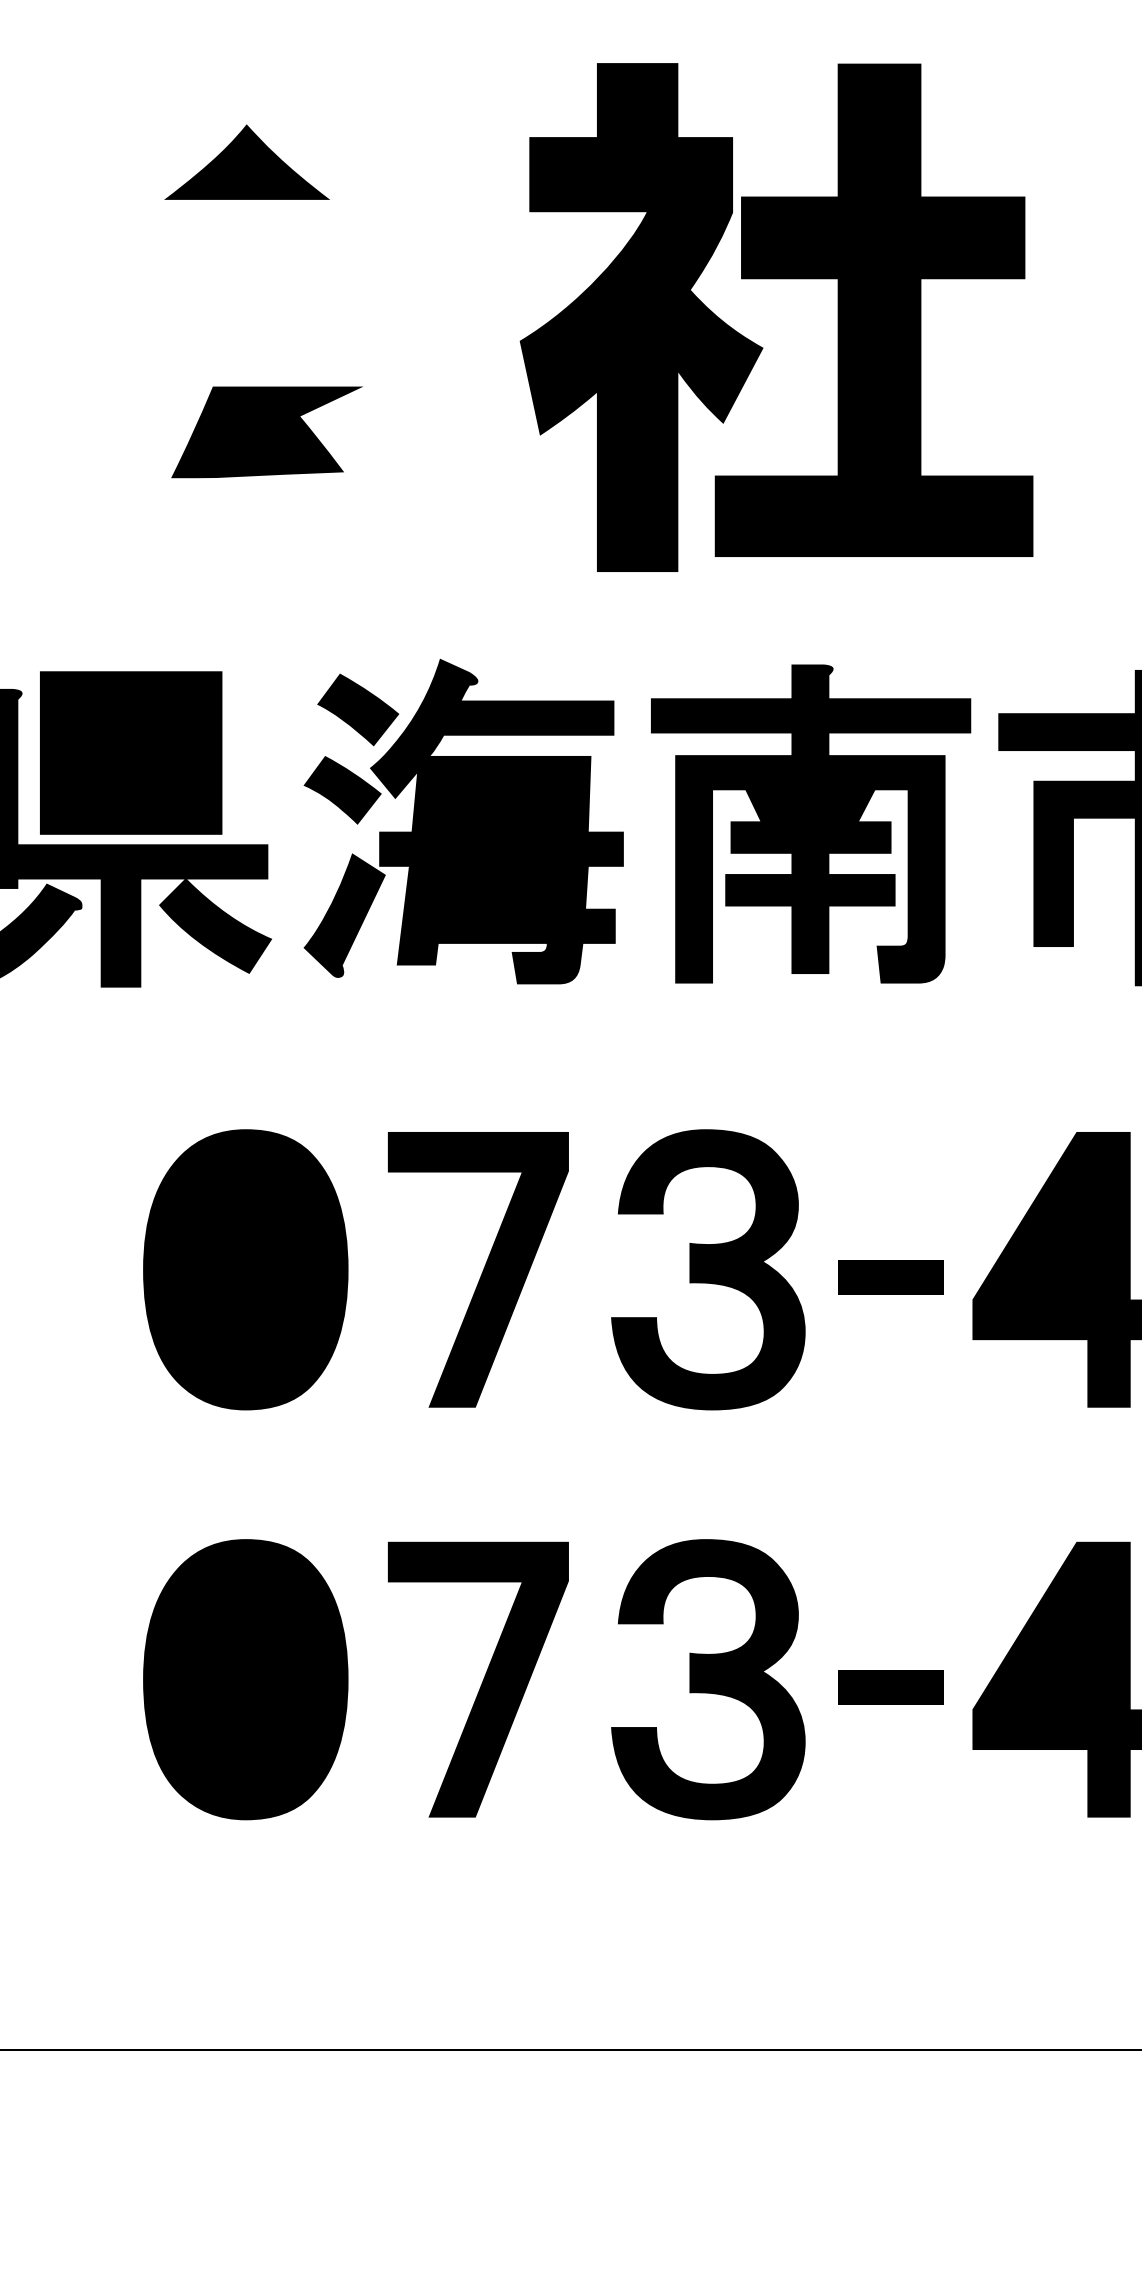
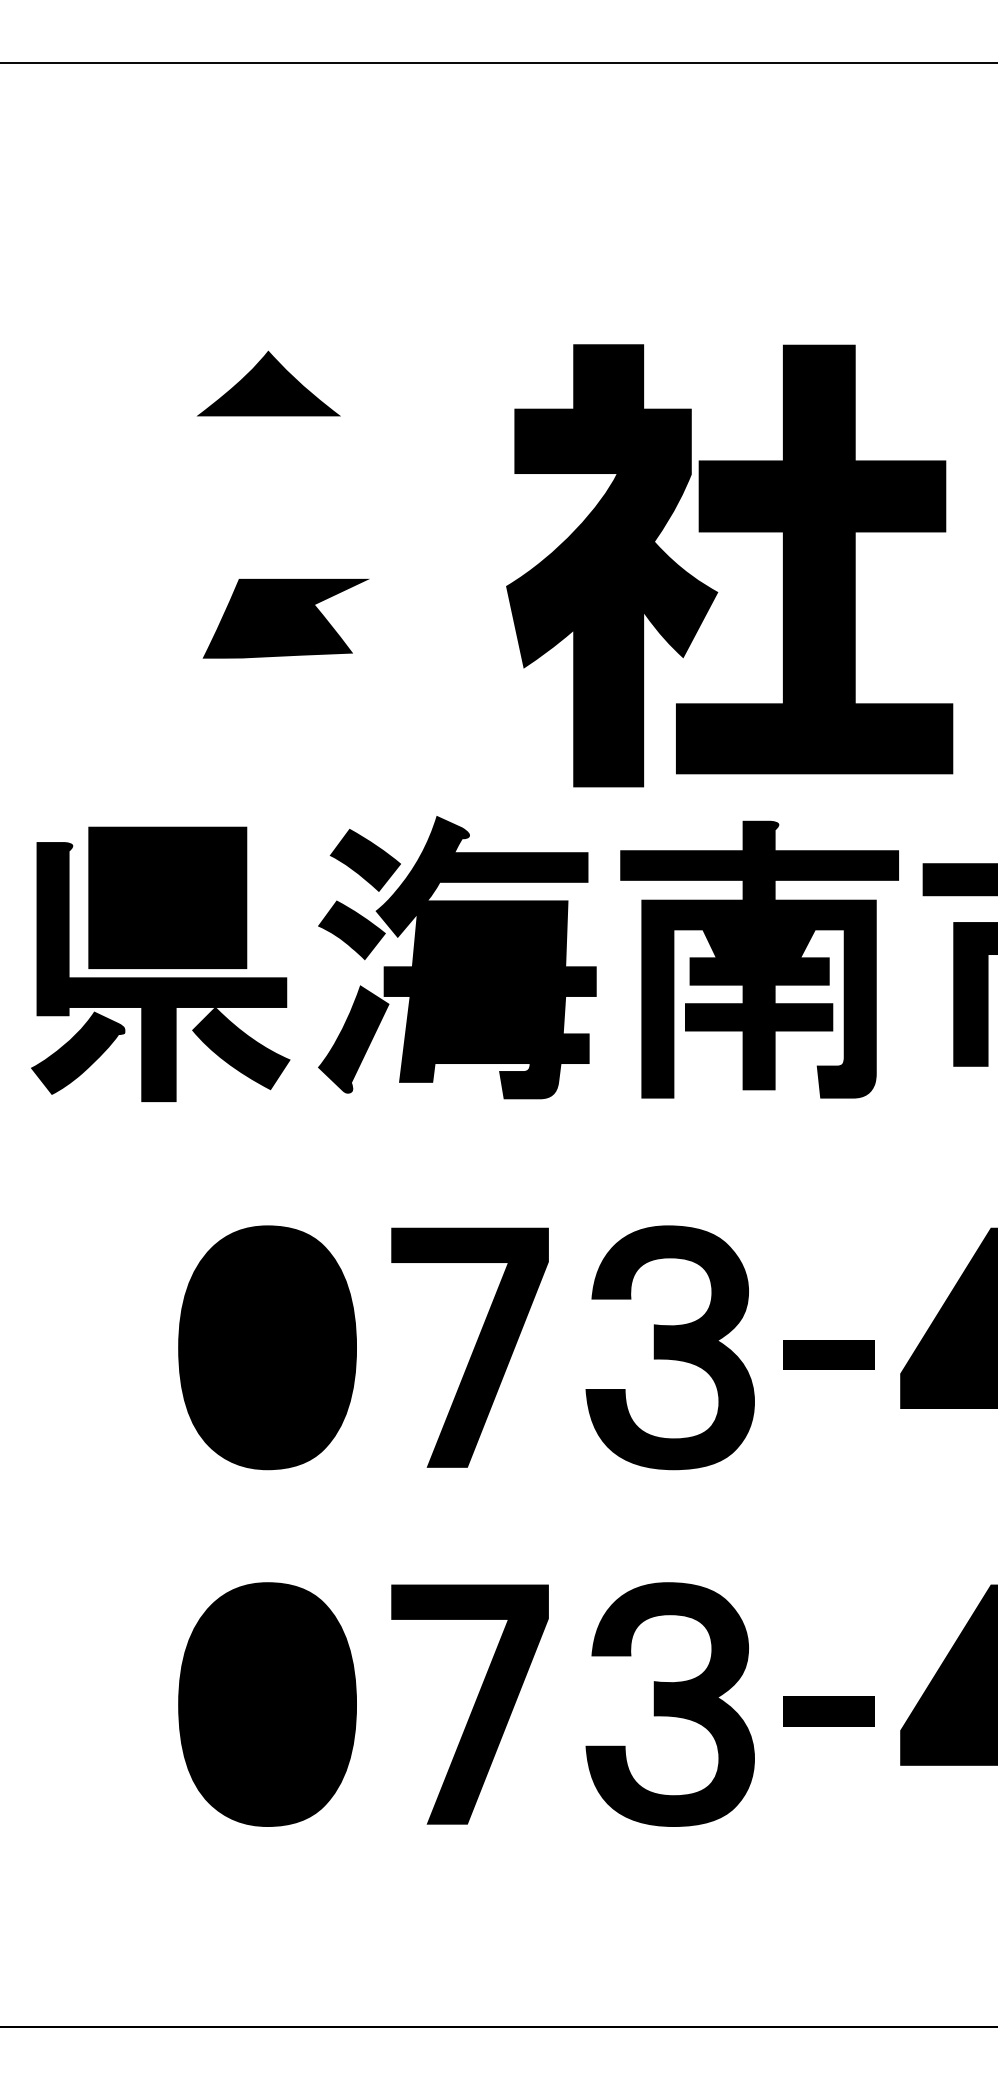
part: (756, 343) -> (712, 588), moved

